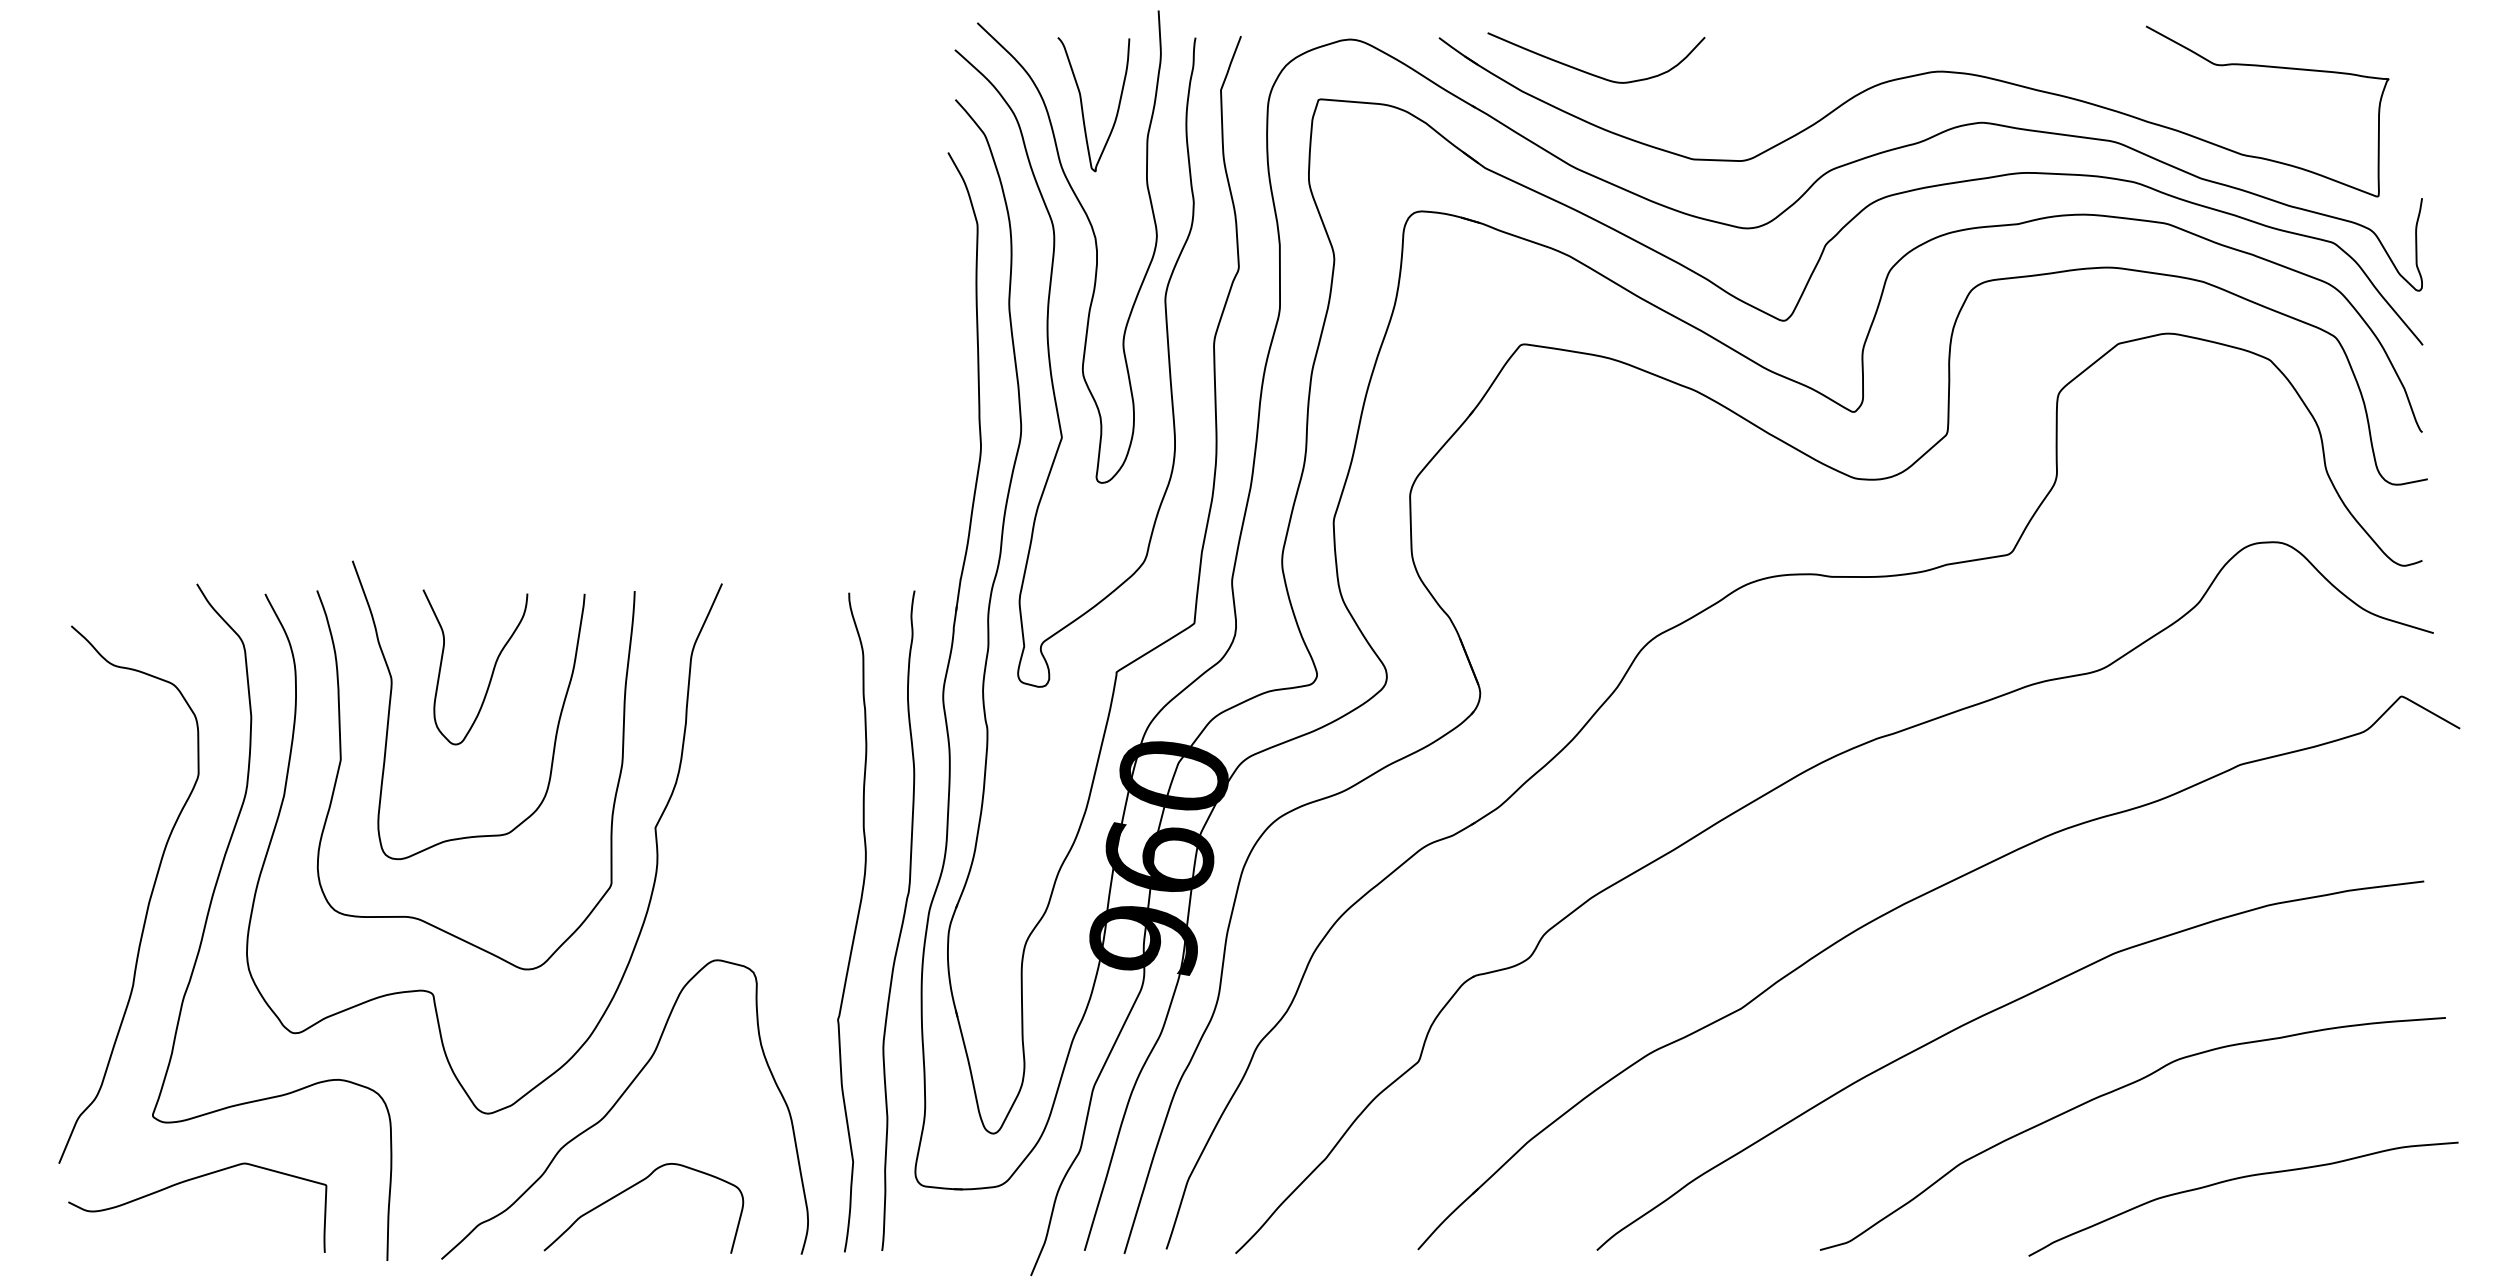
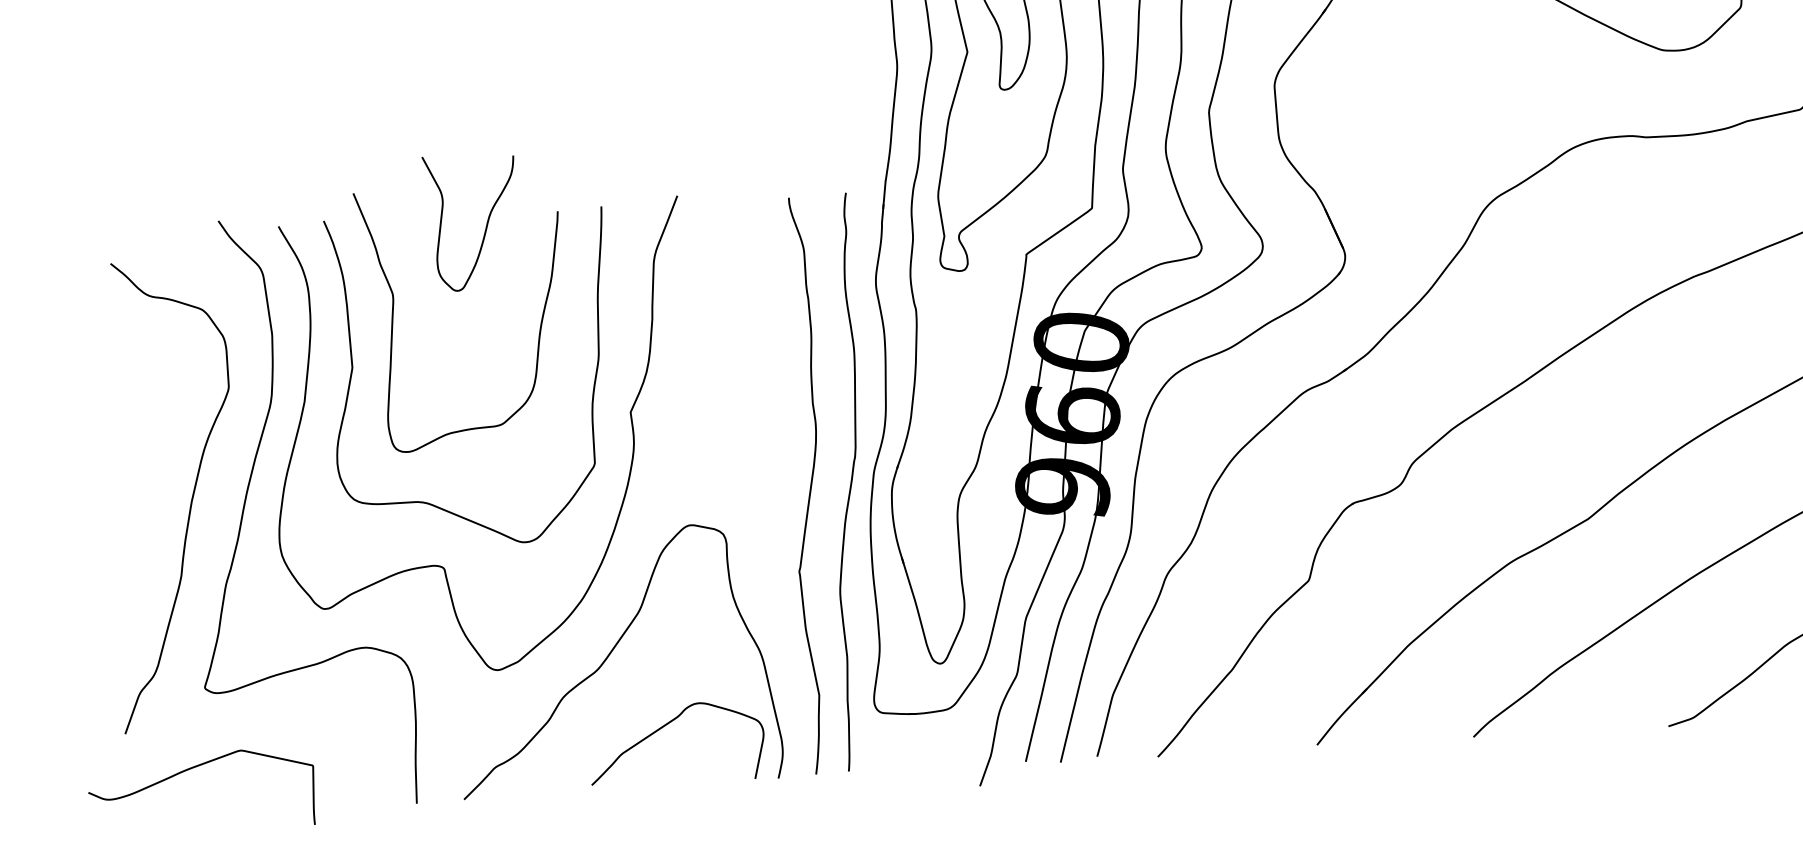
curve: (491, 673) -> (485, 227), moved
curve: (188, 1181) -> (192, 768), moved
curve: (629, 1189) -> (663, 727), moved

